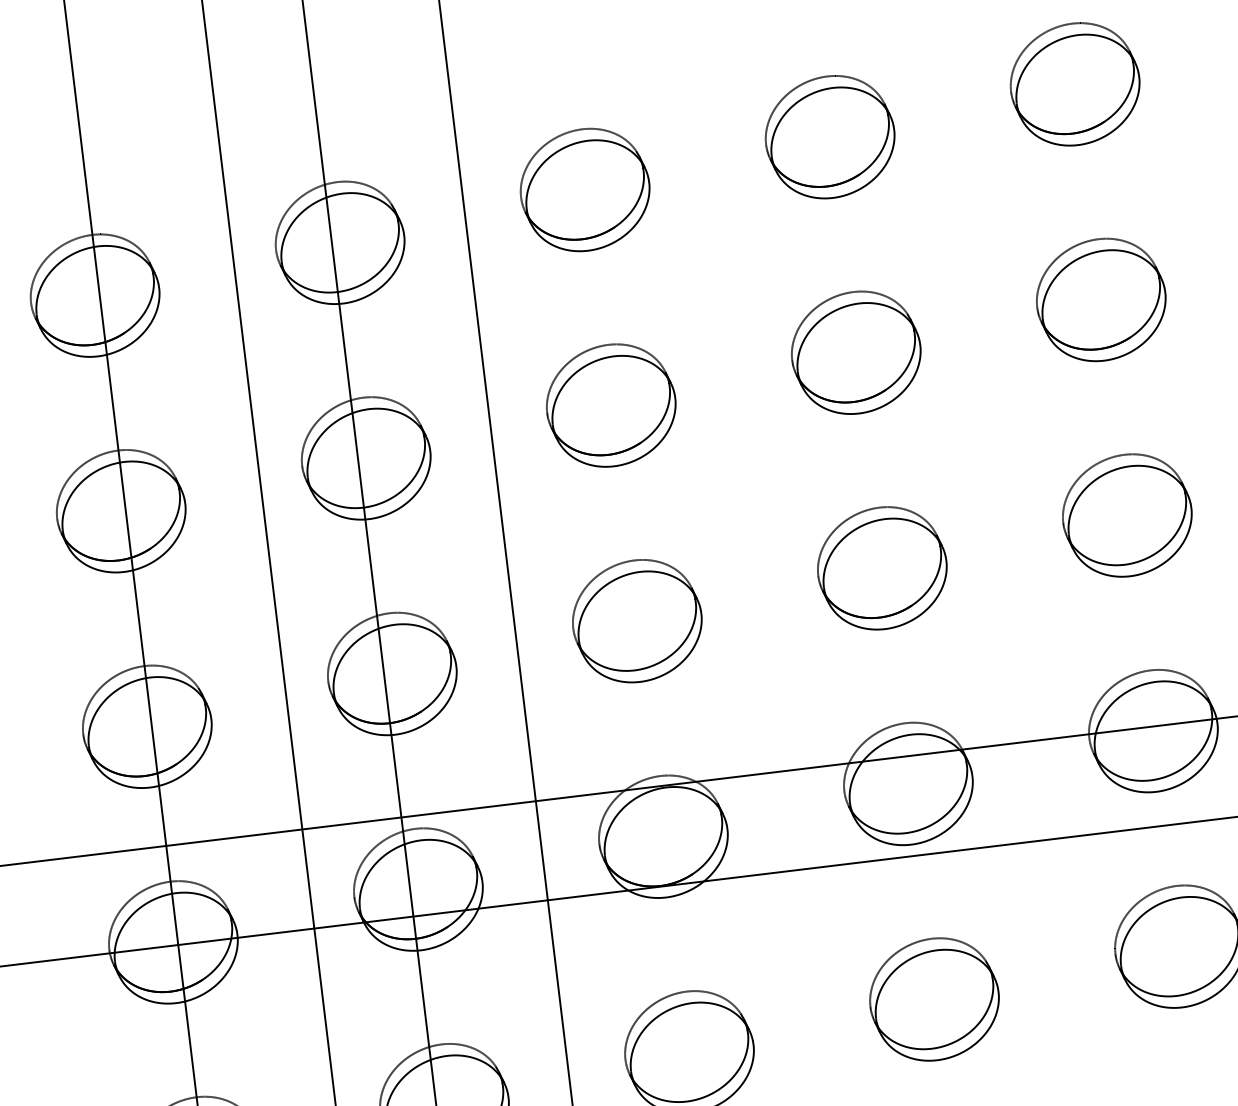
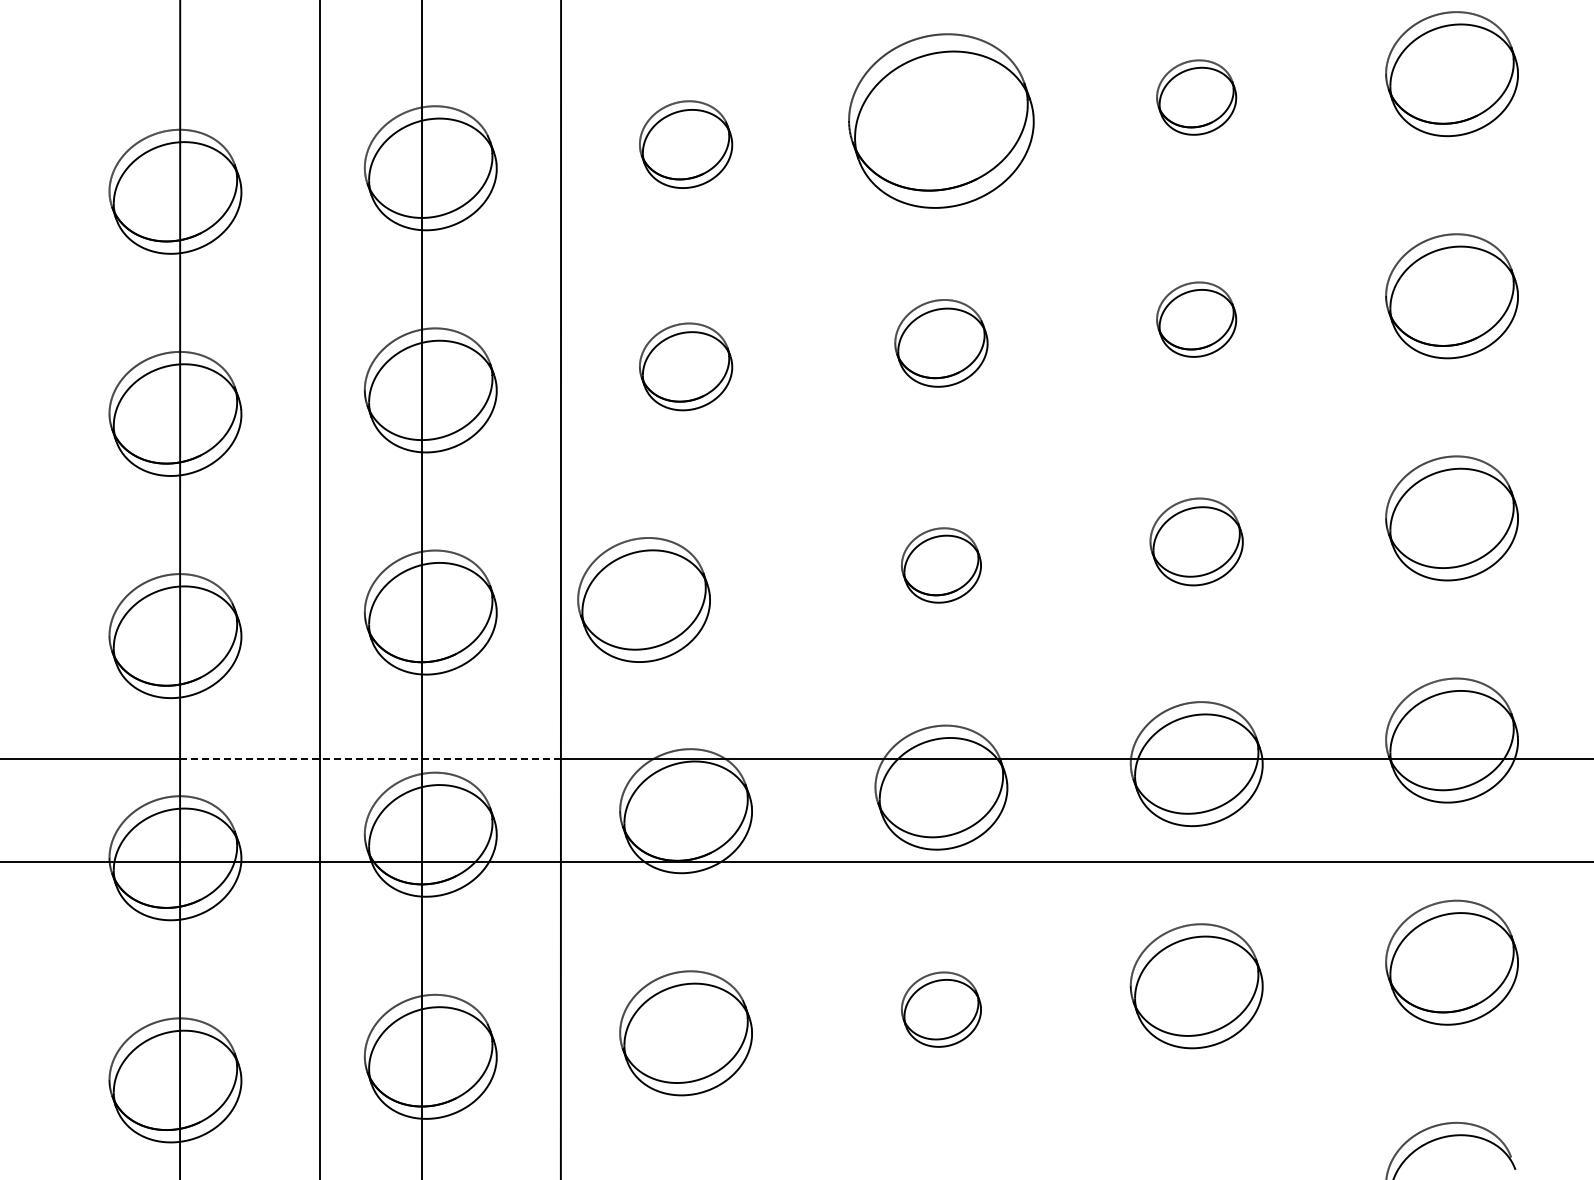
part: (1074, 84) -> (1196, 97), size x0.6
part: (830, 137) -> (941, 121), size x1.4
part: (584, 189) -> (685, 144), size x0.7
part: (1100, 299) -> (1196, 319), size x0.6
part: (856, 352) -> (941, 343), size x0.7
part: (610, 405) -> (685, 366), size x0.7
part: (1127, 515) -> (1196, 541), size x0.7
part: (882, 568) -> (941, 565), size x0.6
part: (636, 620) -> (643, 599), moved
line: (352, 823) -> (371, 759), solid -> dashed
part: (934, 999) -> (941, 1009), size x0.6

